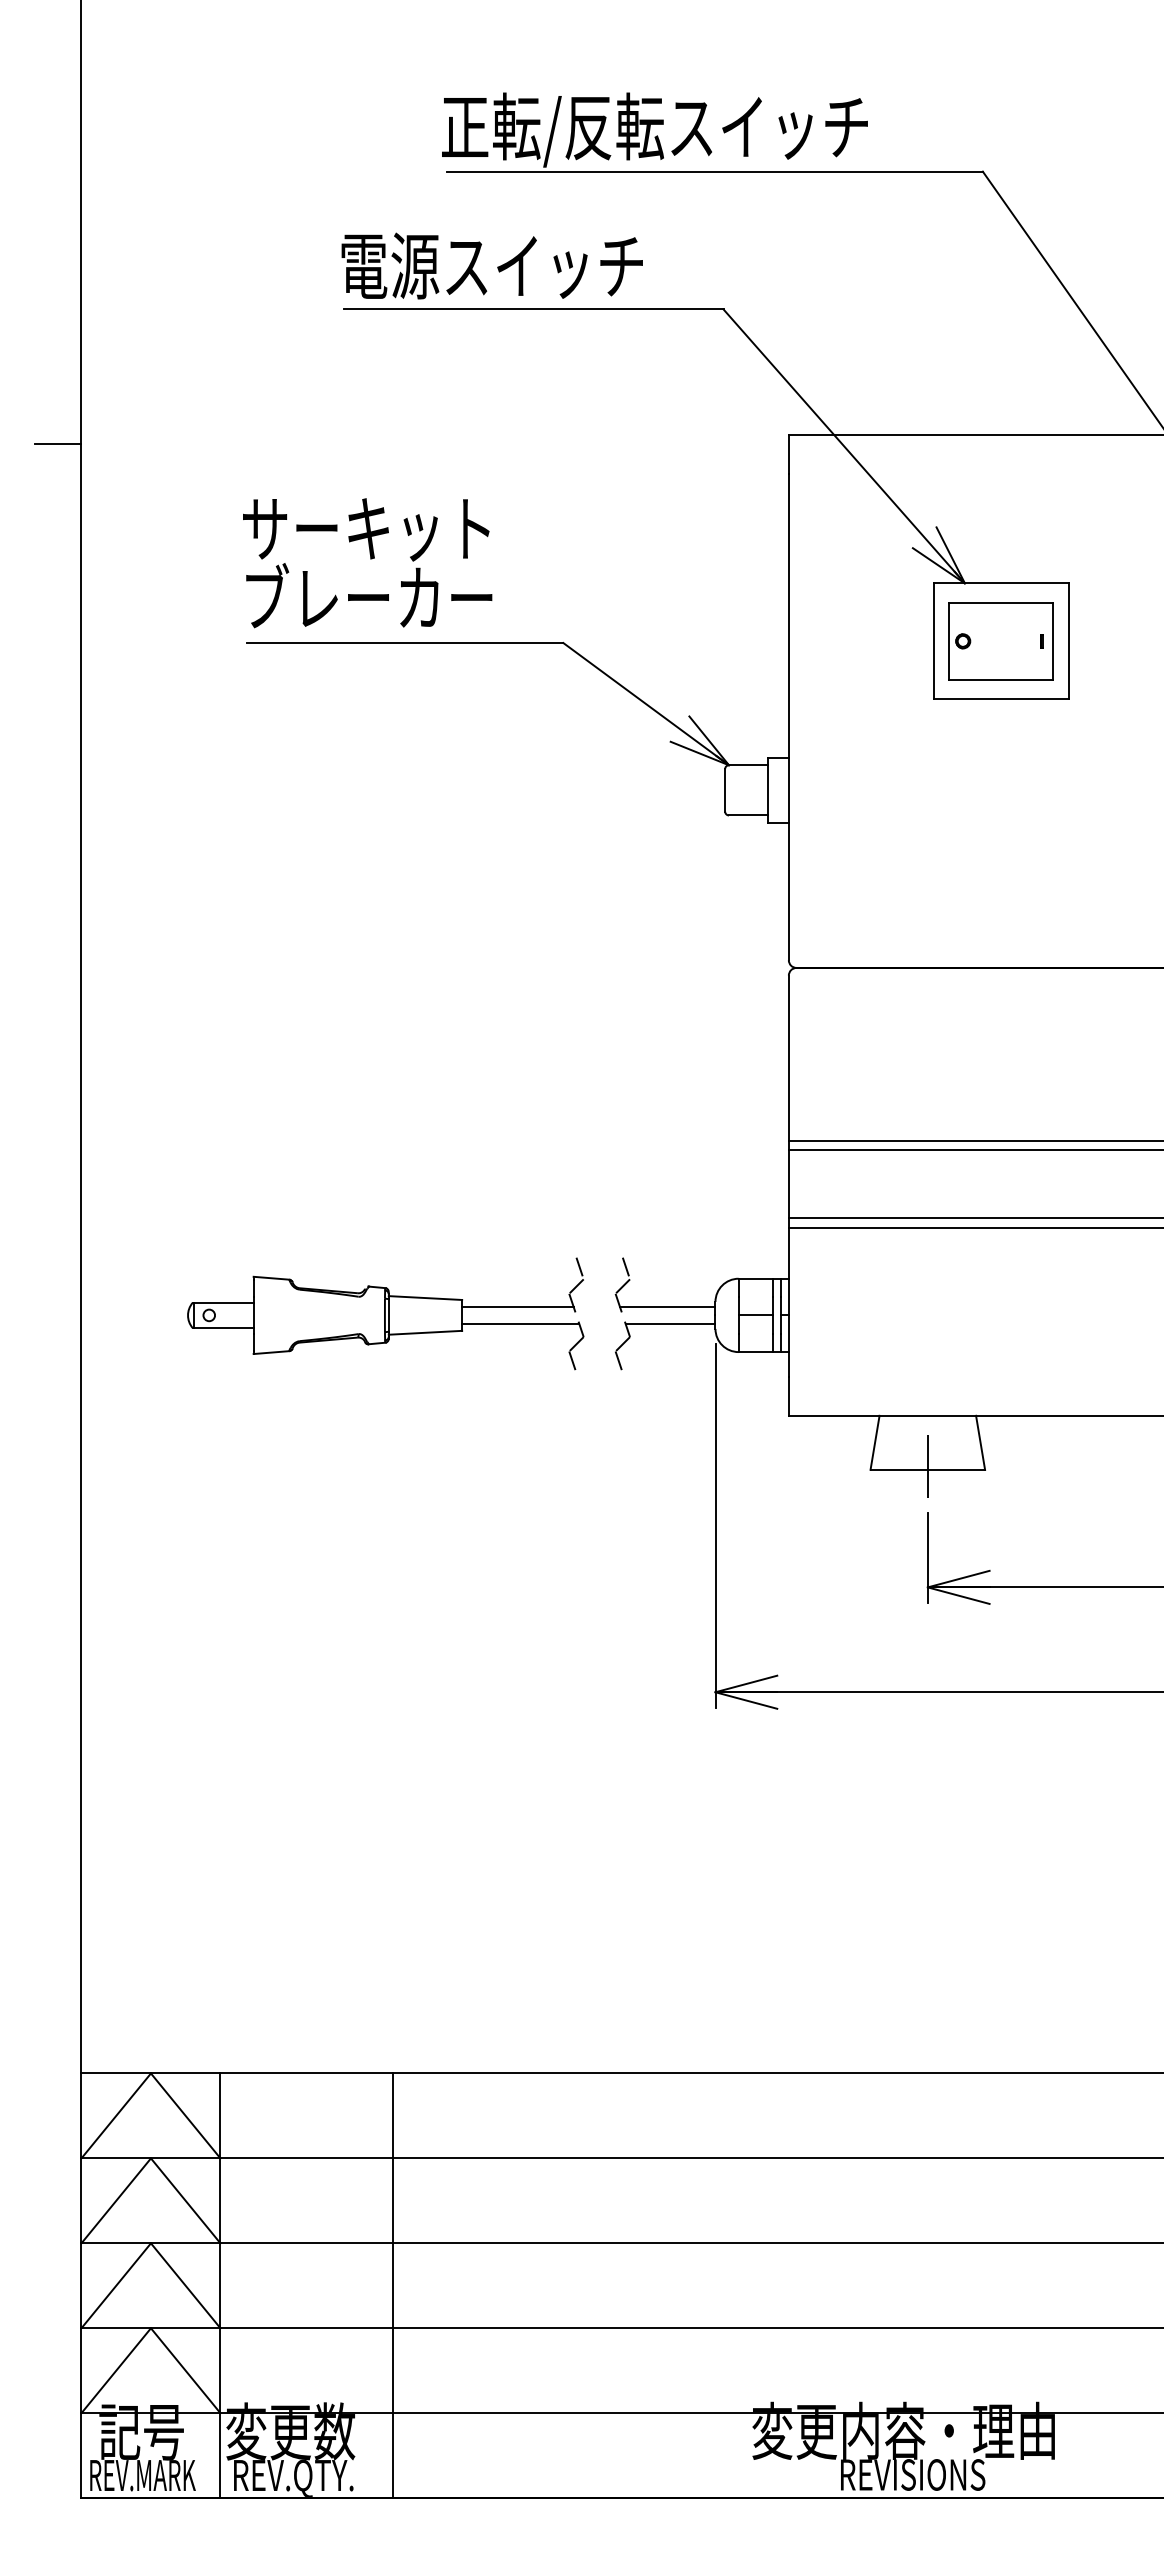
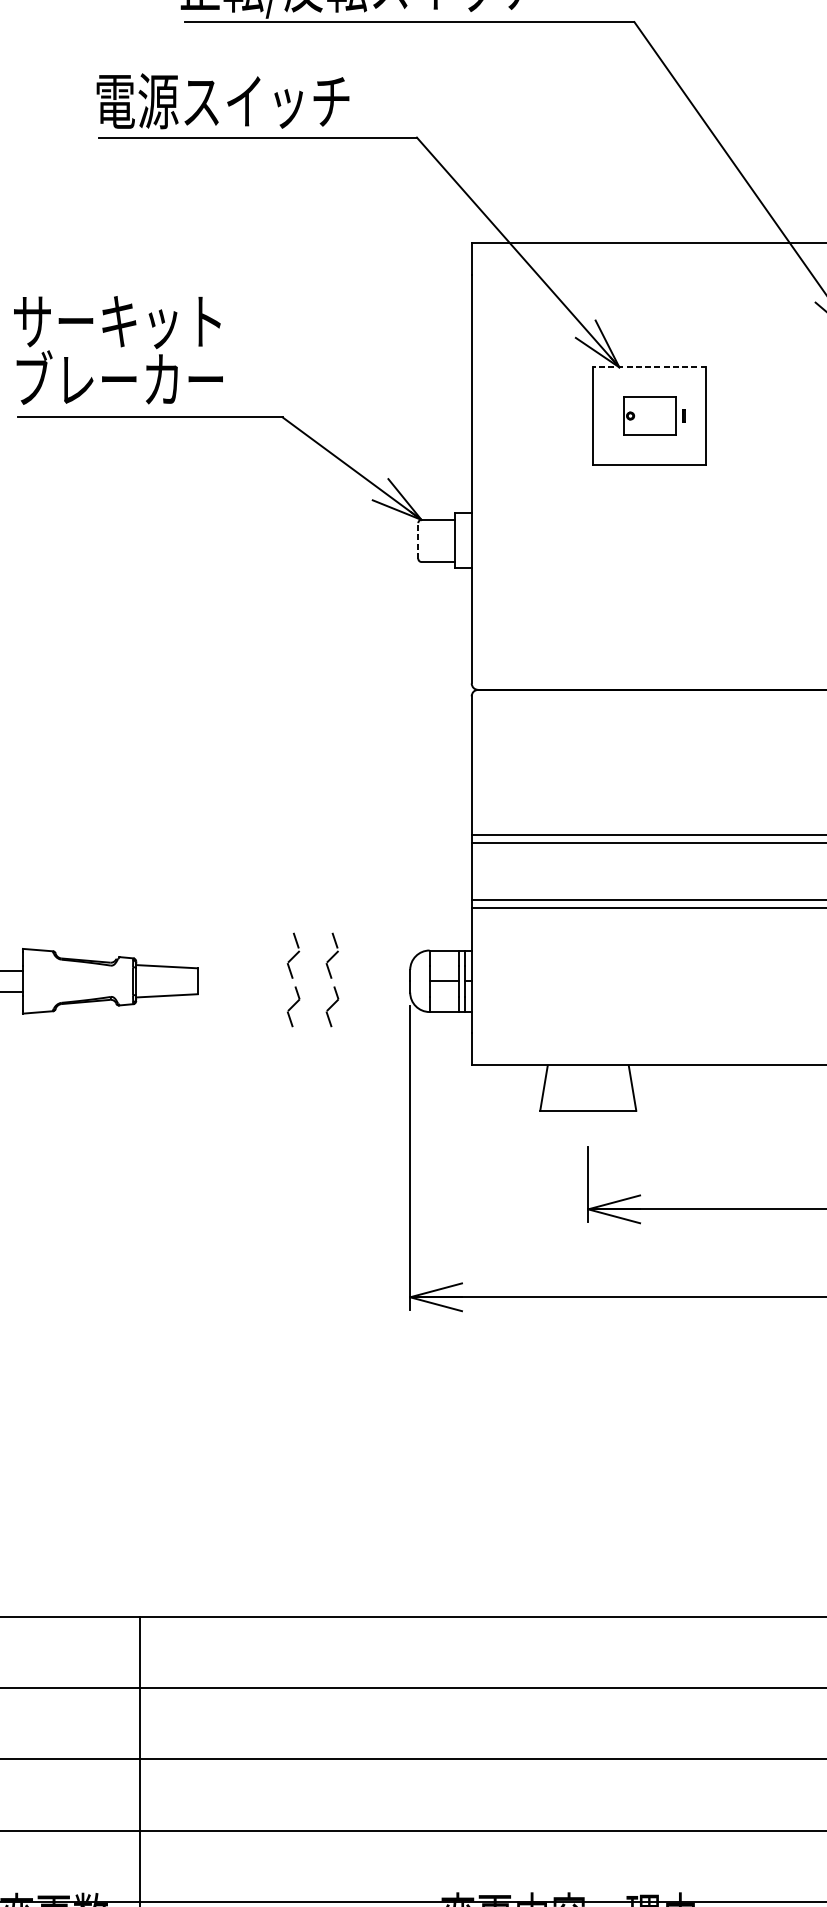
line: (1001, 583) -> (650, 367), solid -> dashed
part: (1000, 641) -> (649, 416), size x0.6
line: (725, 789) -> (418, 540), solid -> dashed
line: (517, 1306) -> (244, 973), removed
line: (667, 1306) -> (369, 973), removed
line: (520, 1324) -> (246, 988), removed
line: (670, 1324) -> (372, 988), removed
line: (927, 1466) -> (588, 1107), removed

